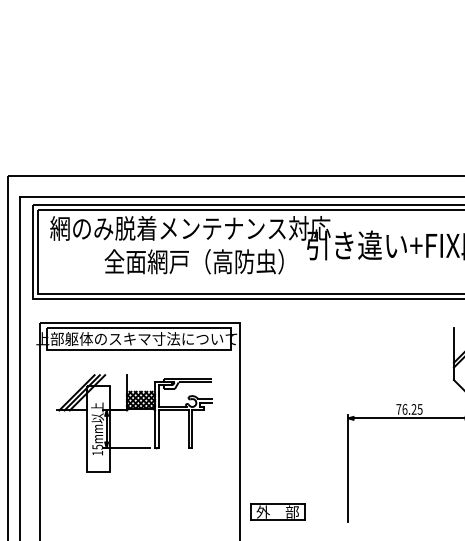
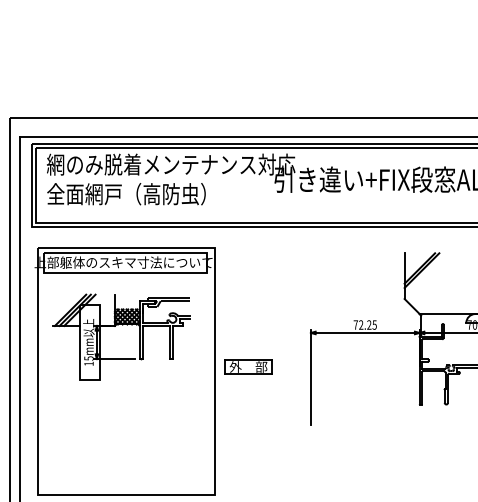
text: (194, 262) -> (126, 194), moved
text: (405, 408) -> (361, 324), 76.25 -> 72.25
part: (277, 511) -> (248, 366), moved

